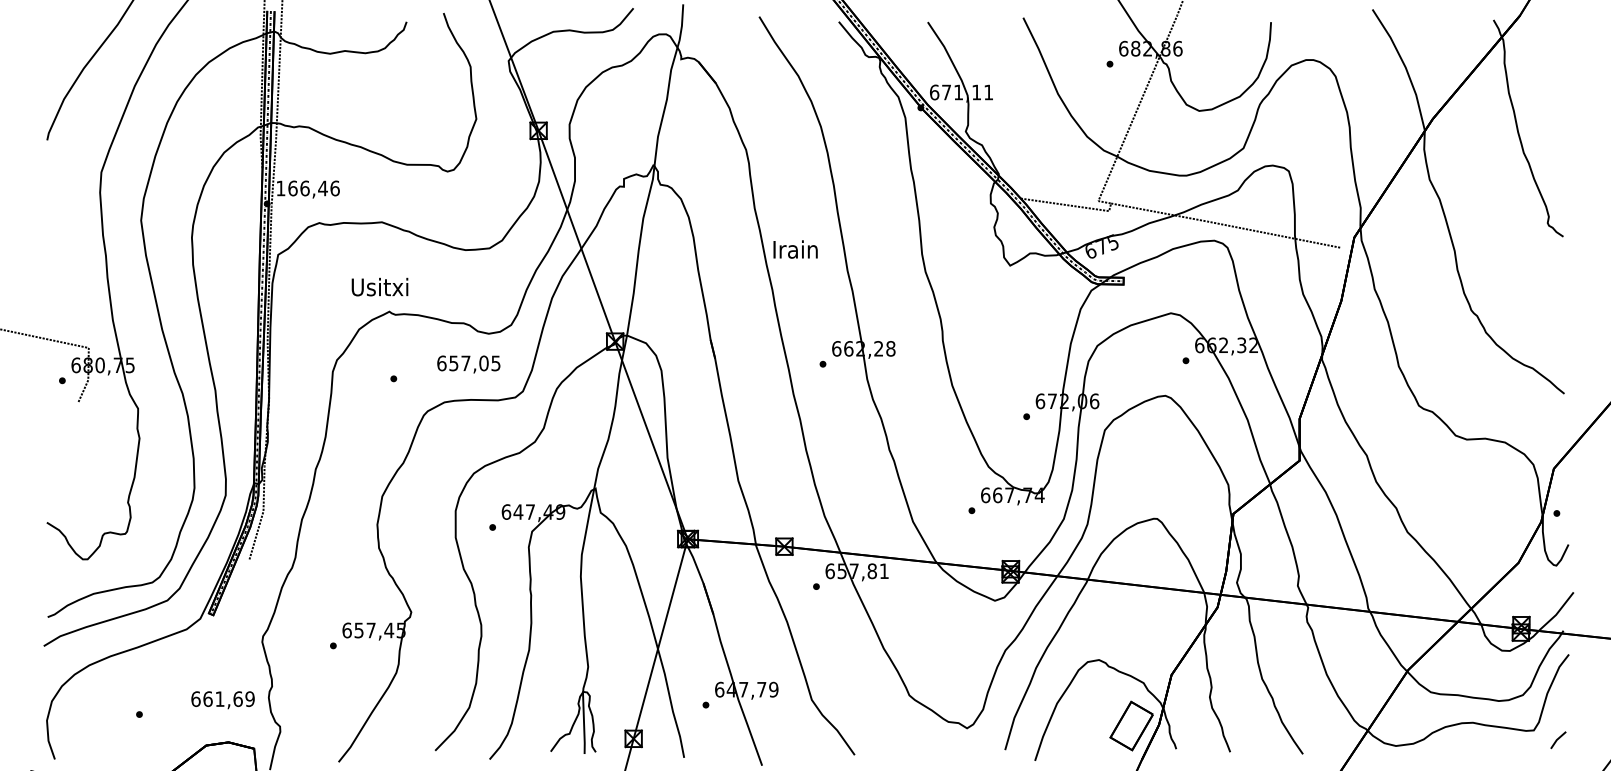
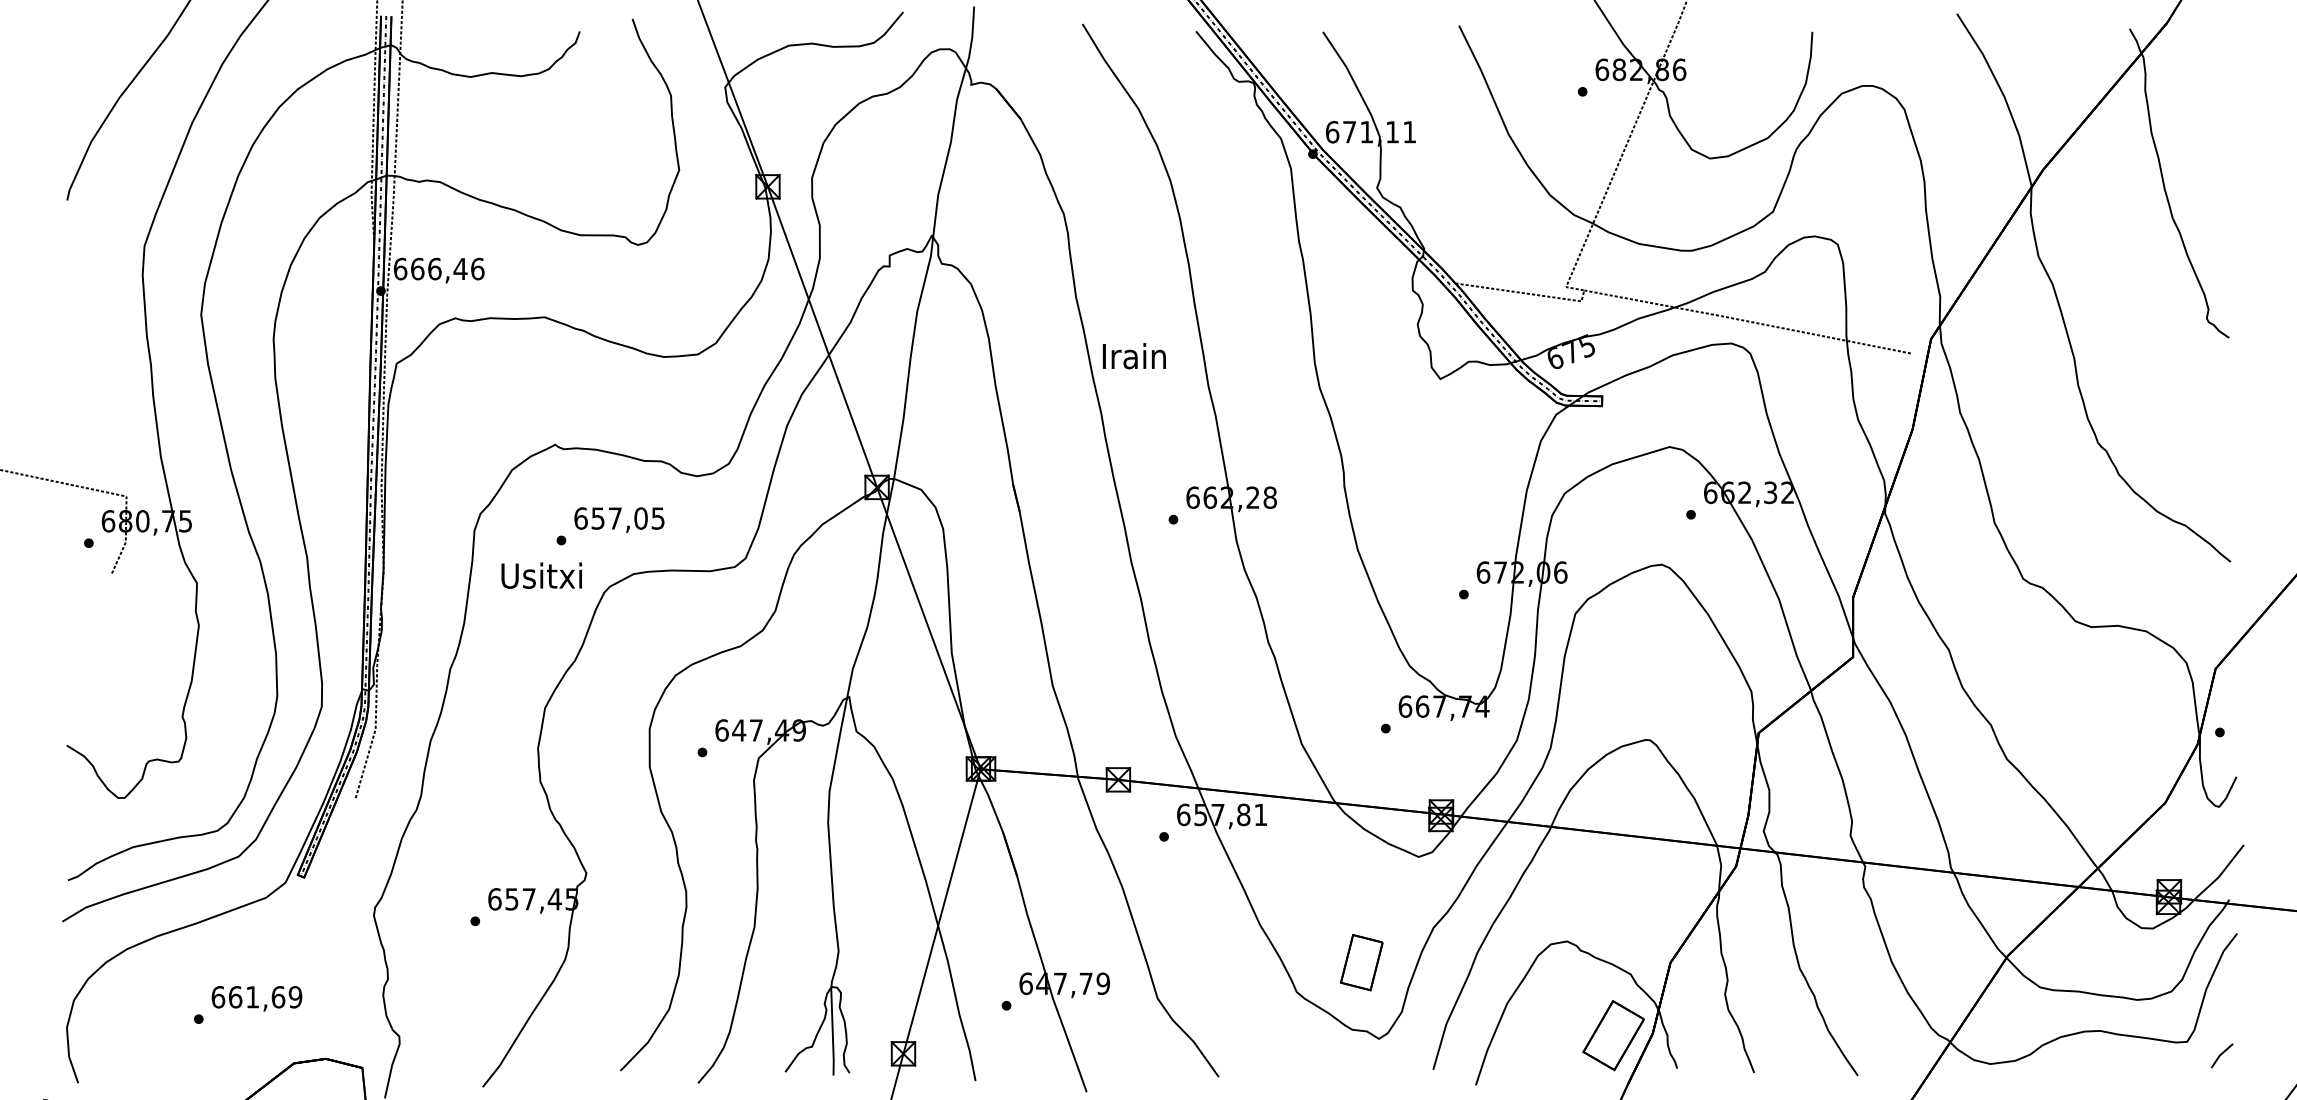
text: (280, 188) -> (400, 268), 166,46 -> 666,46
text: (379, 286) -> (541, 575), moved
text: (468, 364) -> (619, 519), moved
part: (954, 674) -> (1361, 962), added
text: (222, 700) -> (256, 998), moved

